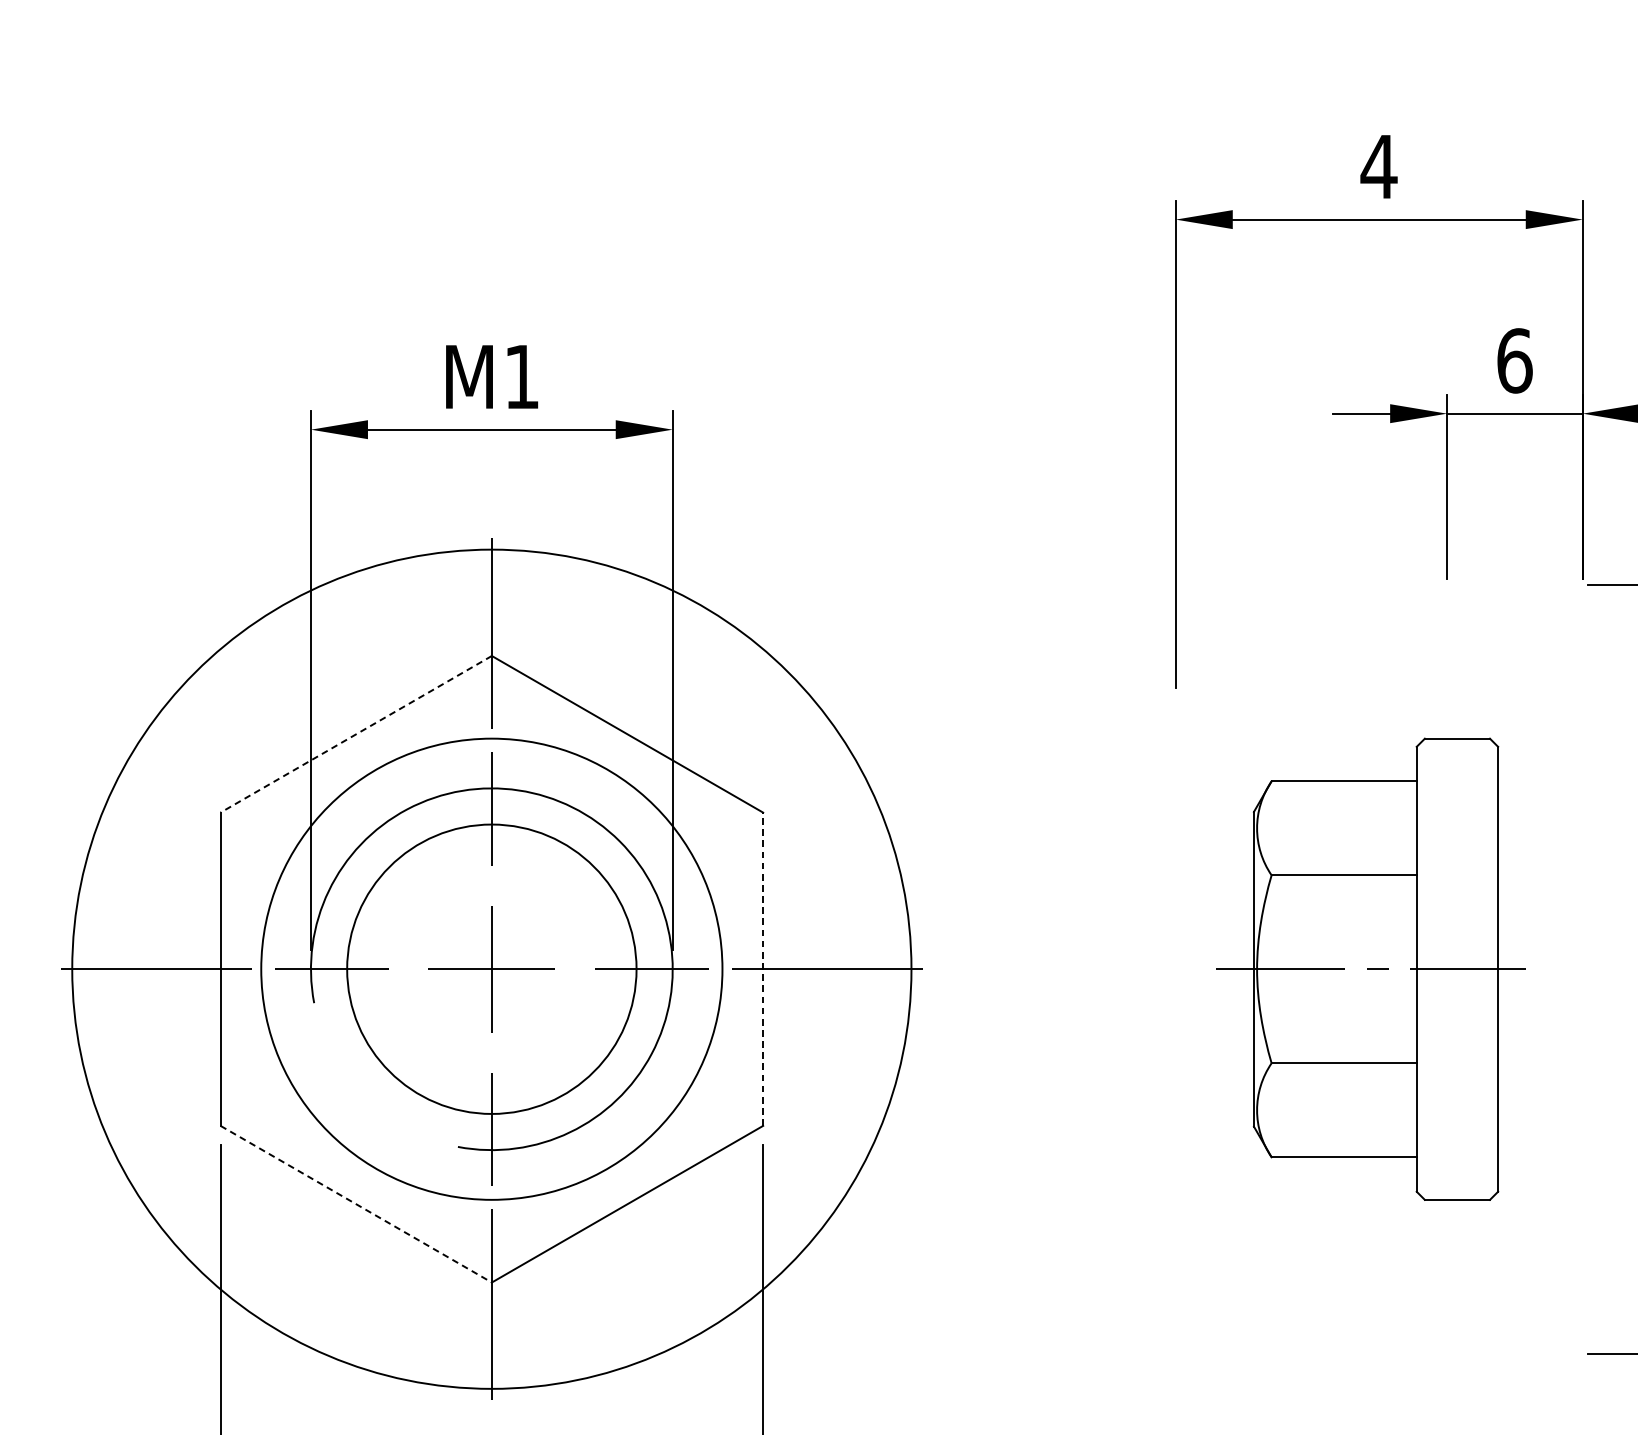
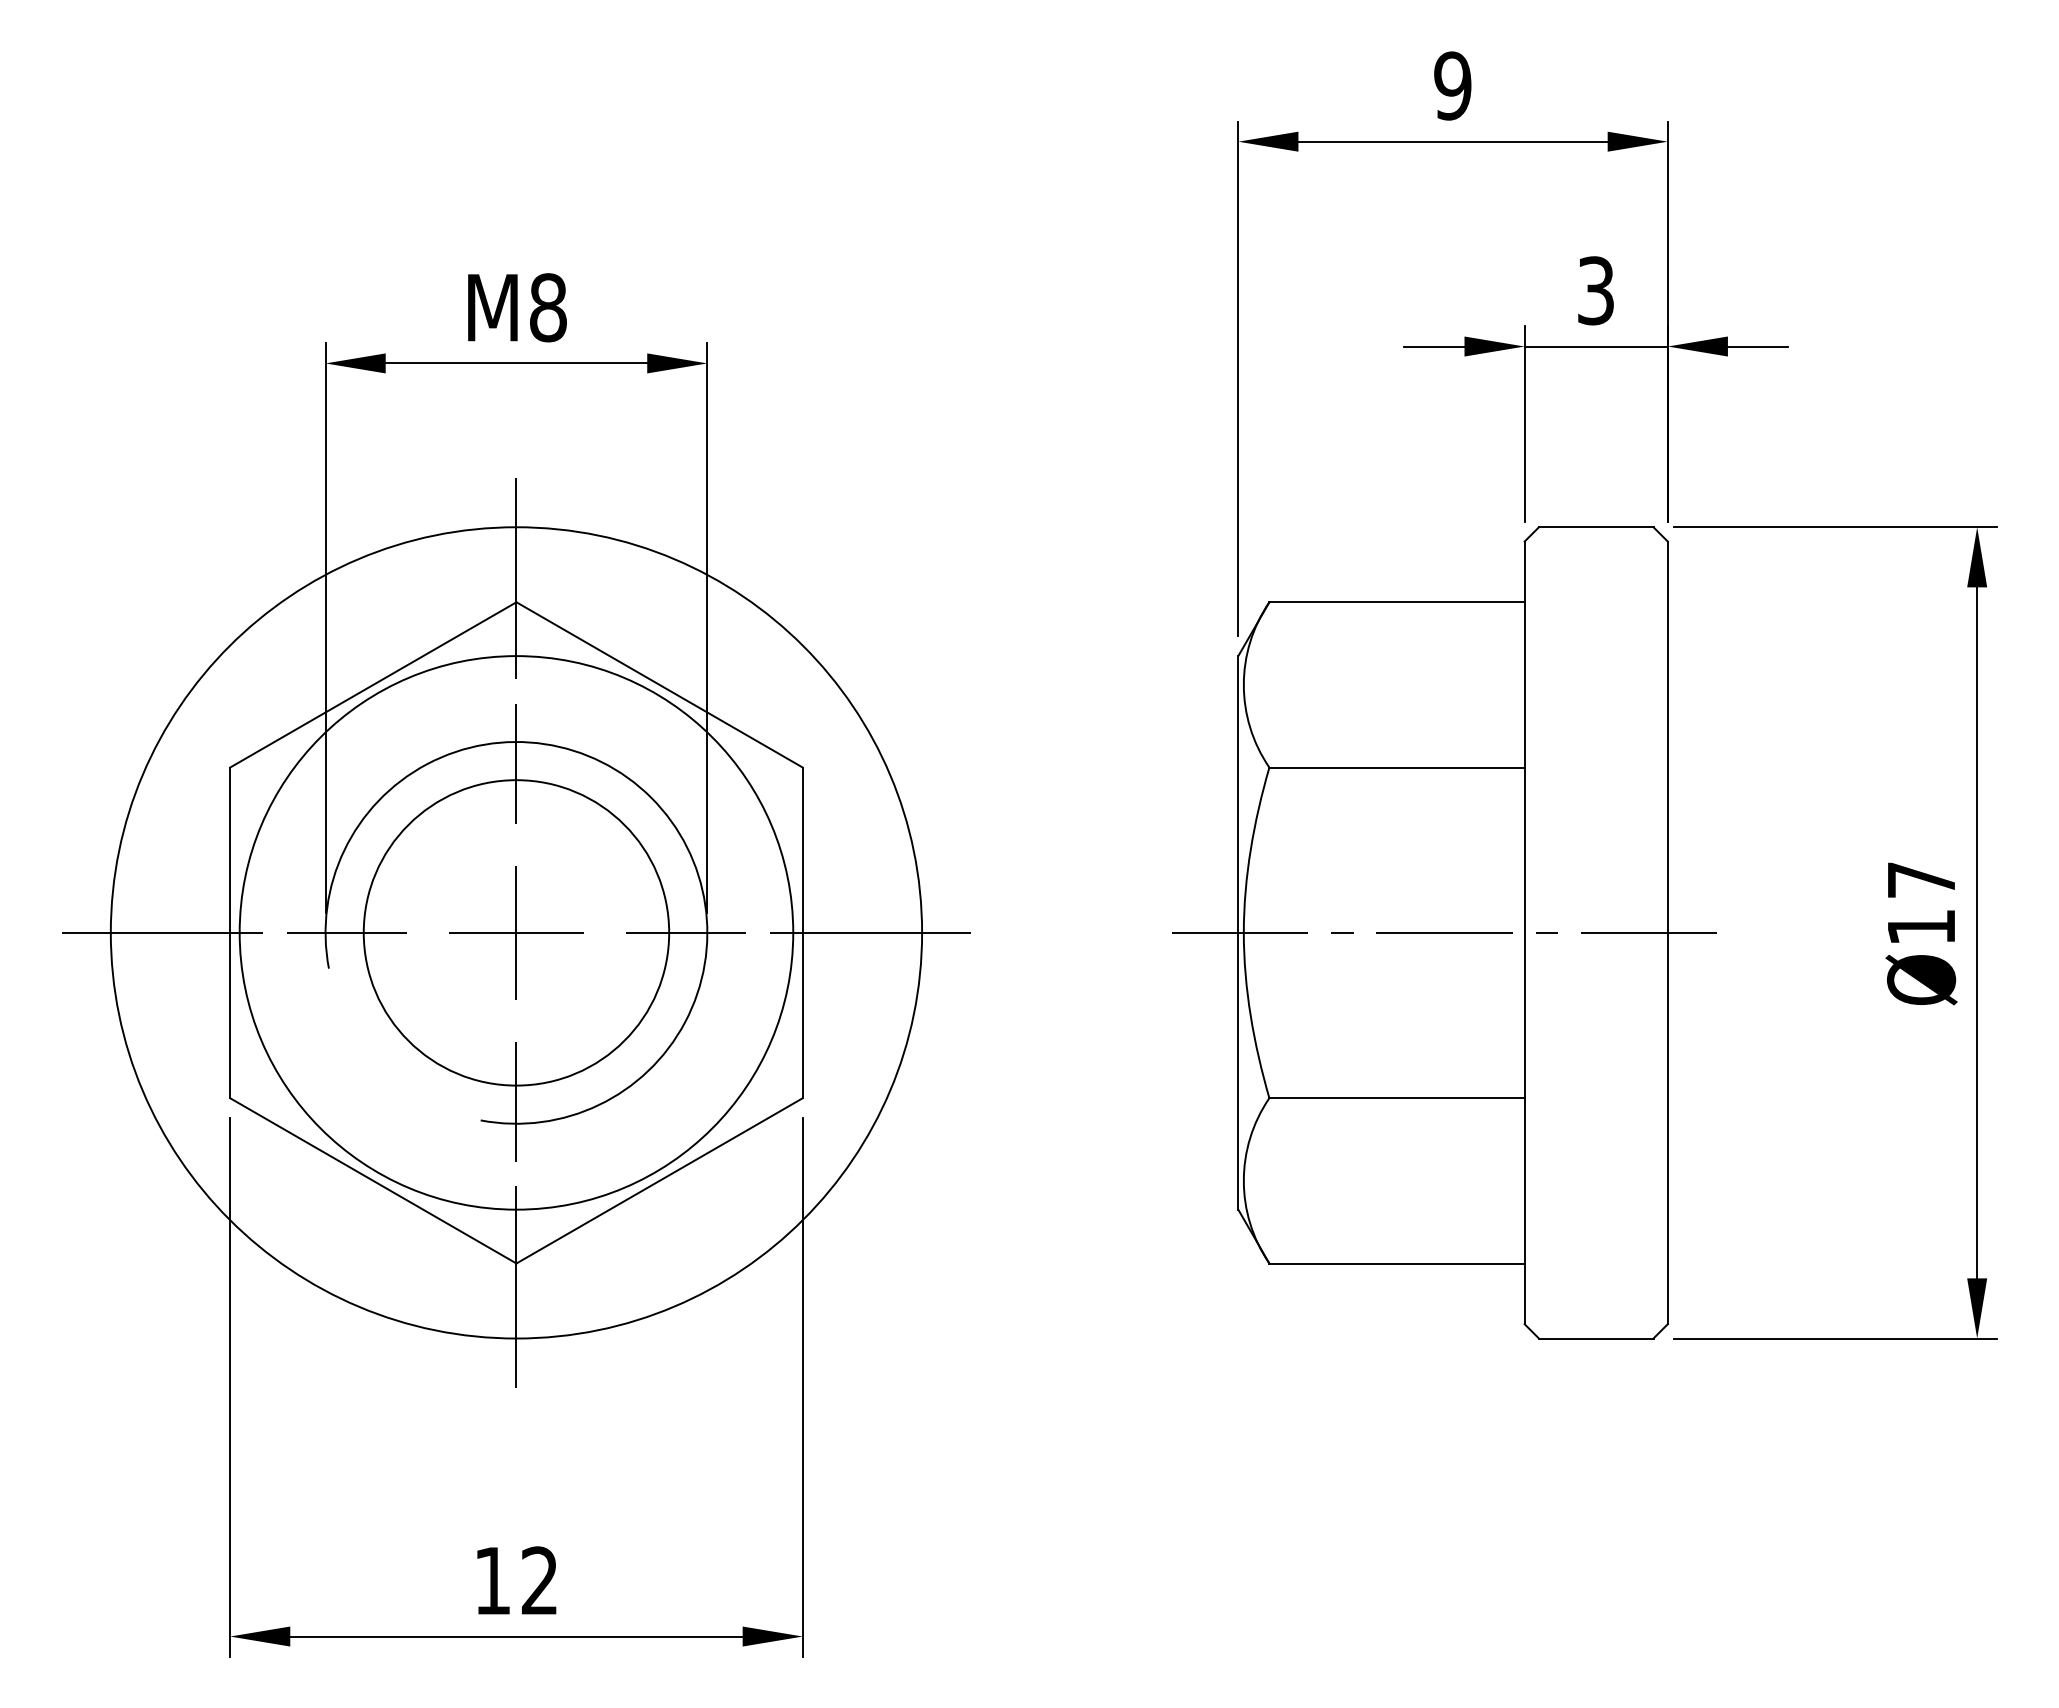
text: (1378, 166) -> (1452, 85), 4 -> 9
text: (1515, 360) -> (1596, 290), 6 -> 3
text: (522, 376) -> (548, 307), M1 -> M8
line: (355, 734) -> (372, 685), dashed -> solid
circle: (491, 968) -> (516, 932), size x0.62
circle: (491, 968) -> (516, 932), size x1.67
line: (762, 968) -> (802, 932), dashed -> solid
part: (1371, 968) -> (1444, 932), size x1.67
line: (356, 1204) -> (373, 1181), dashed -> solid

